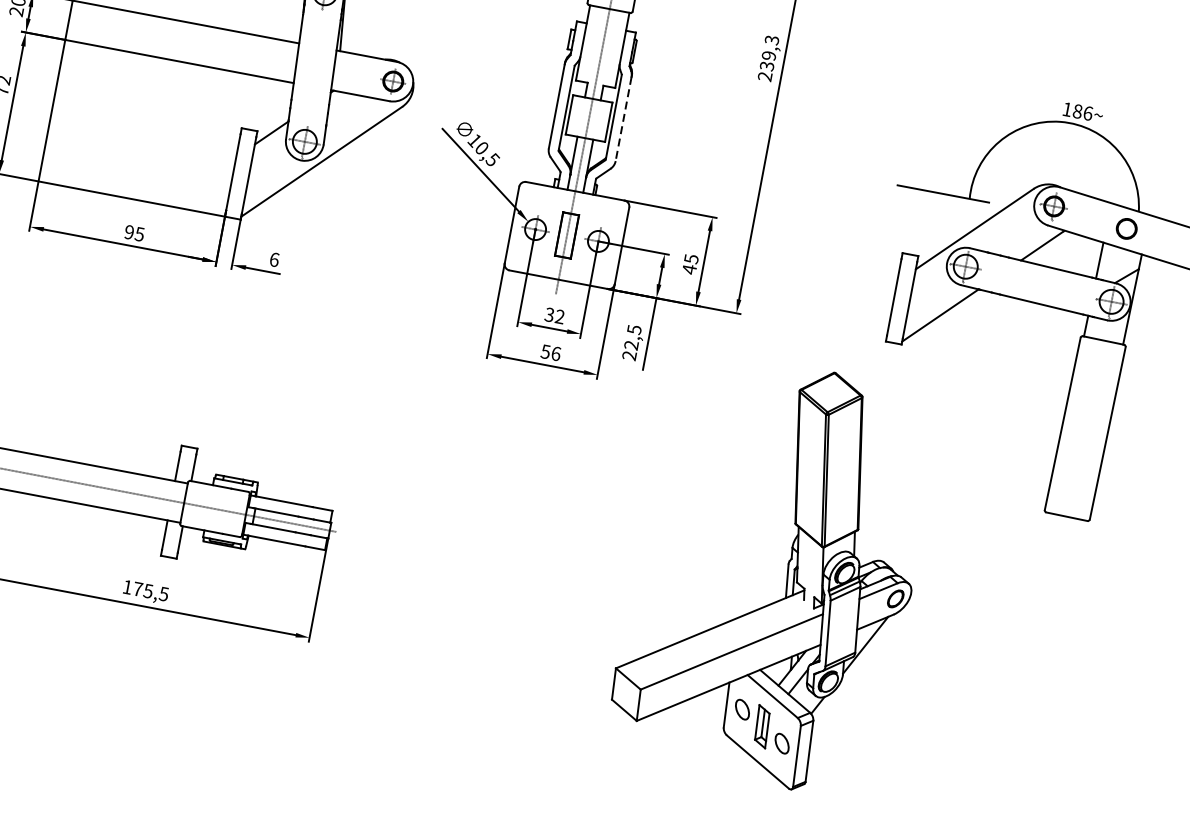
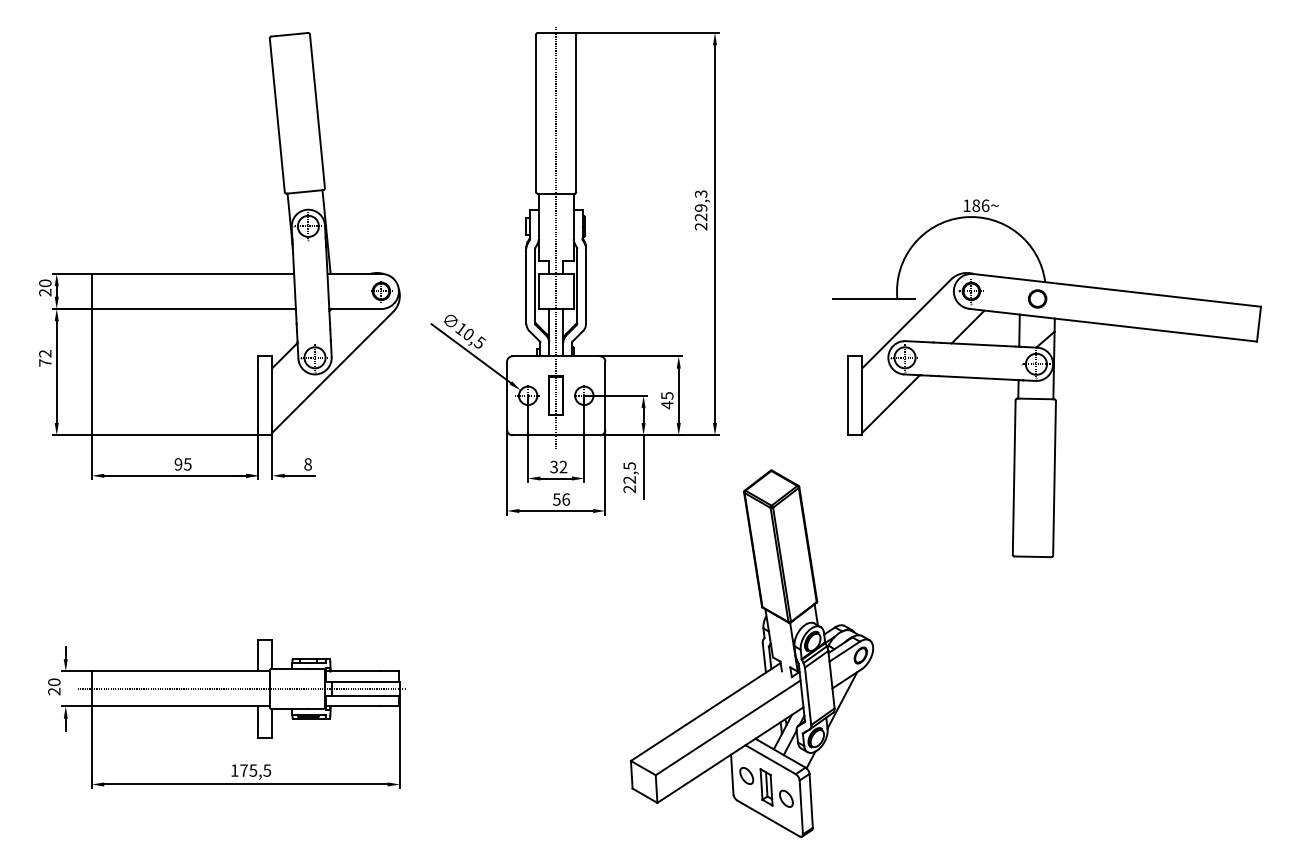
text: (767, 66) -> (701, 217), 239,3 -> 229,3
line: (624, 119) -> (586, 286), dashed -> solid
text: (273, 259) -> (307, 464), 6 -> 8
part: (786, 574) -> (762, 652), moved

